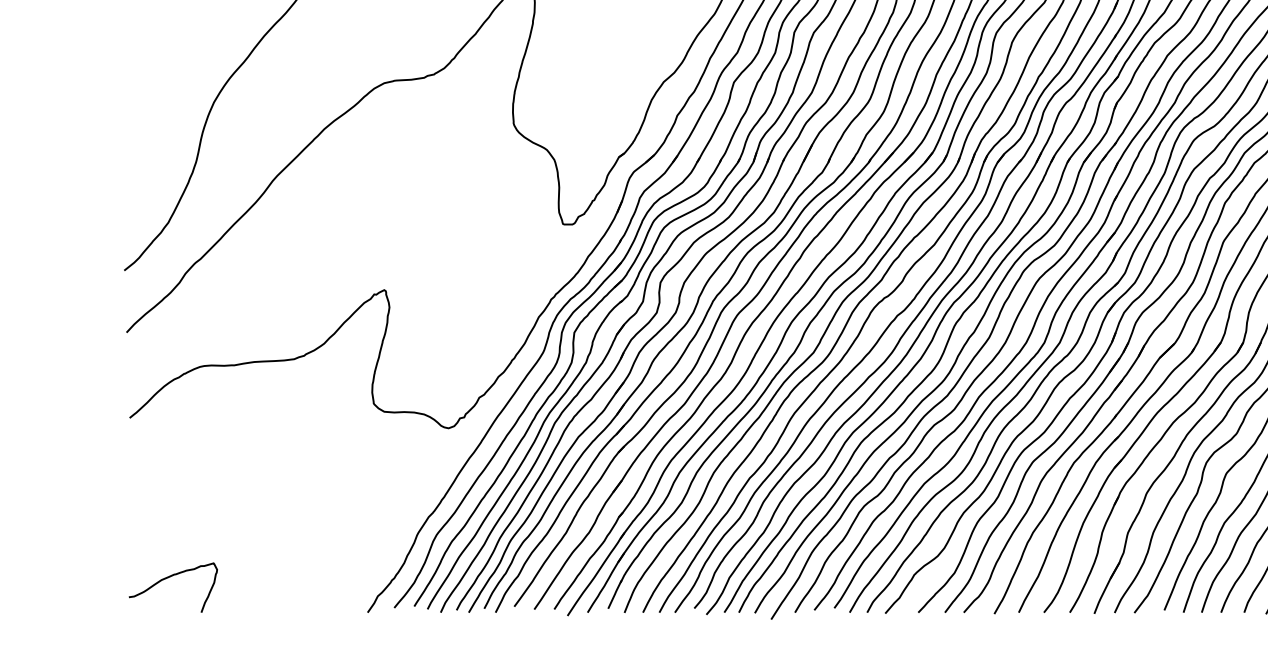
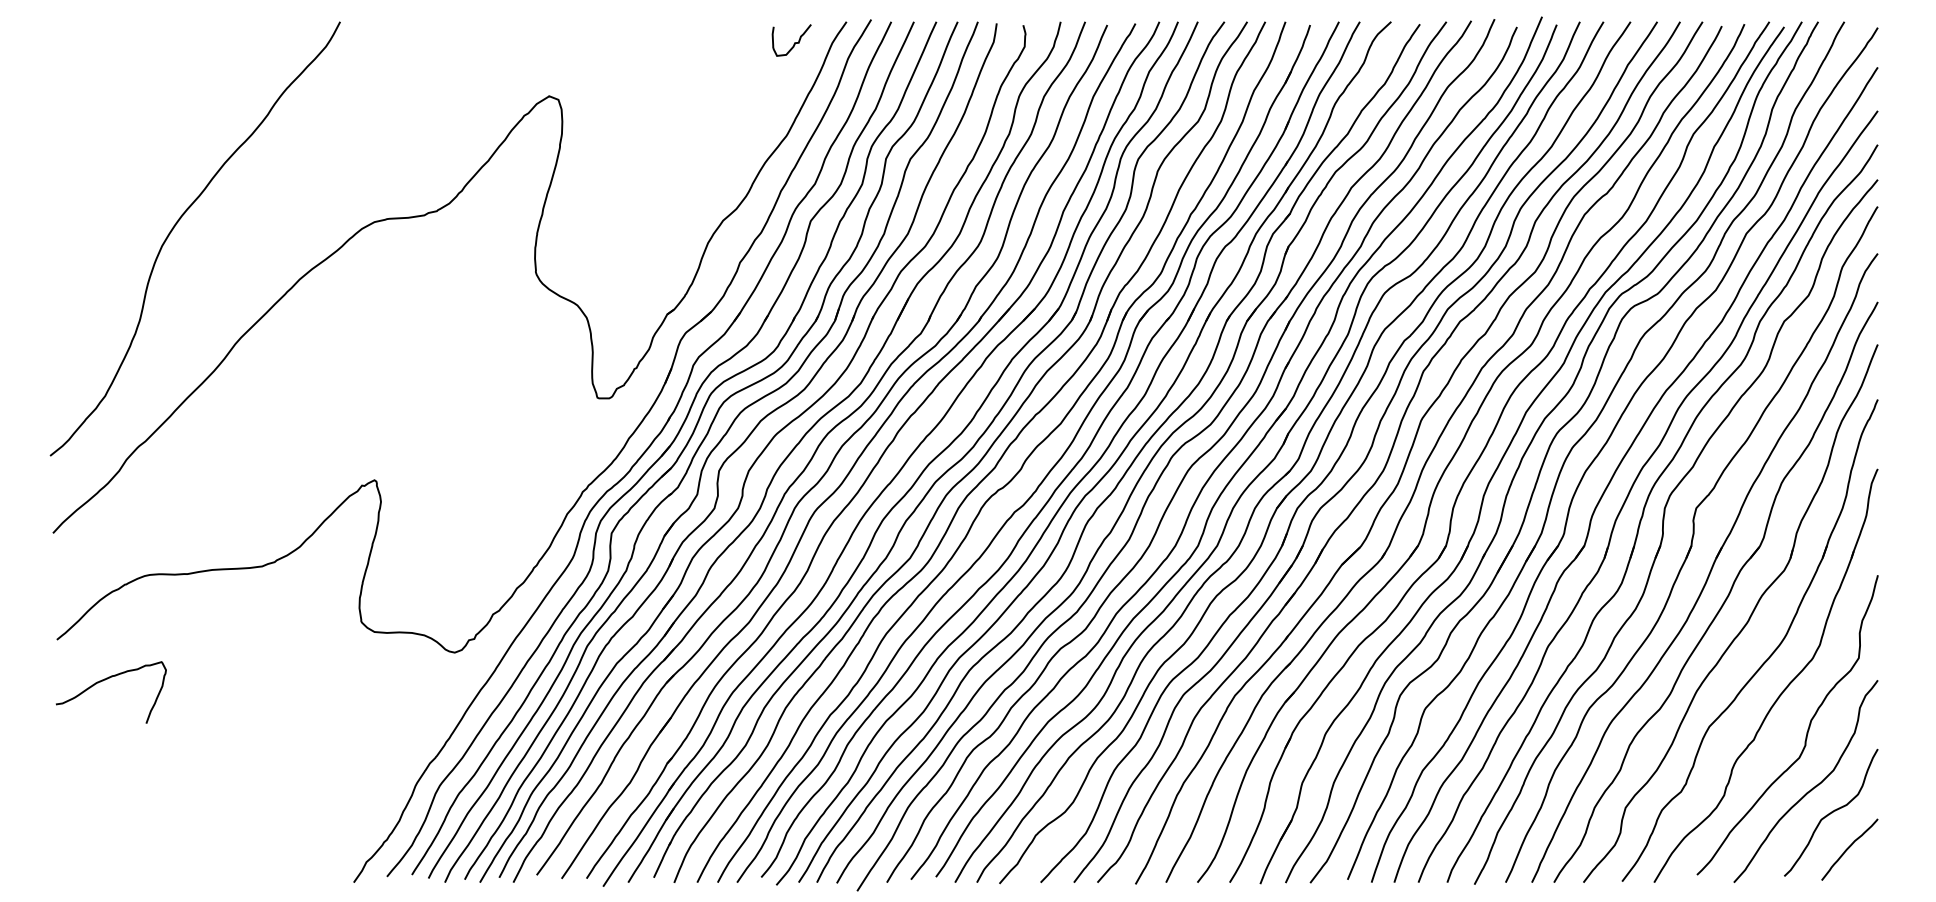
curve: (168, 578) -> (105, 680), moved

